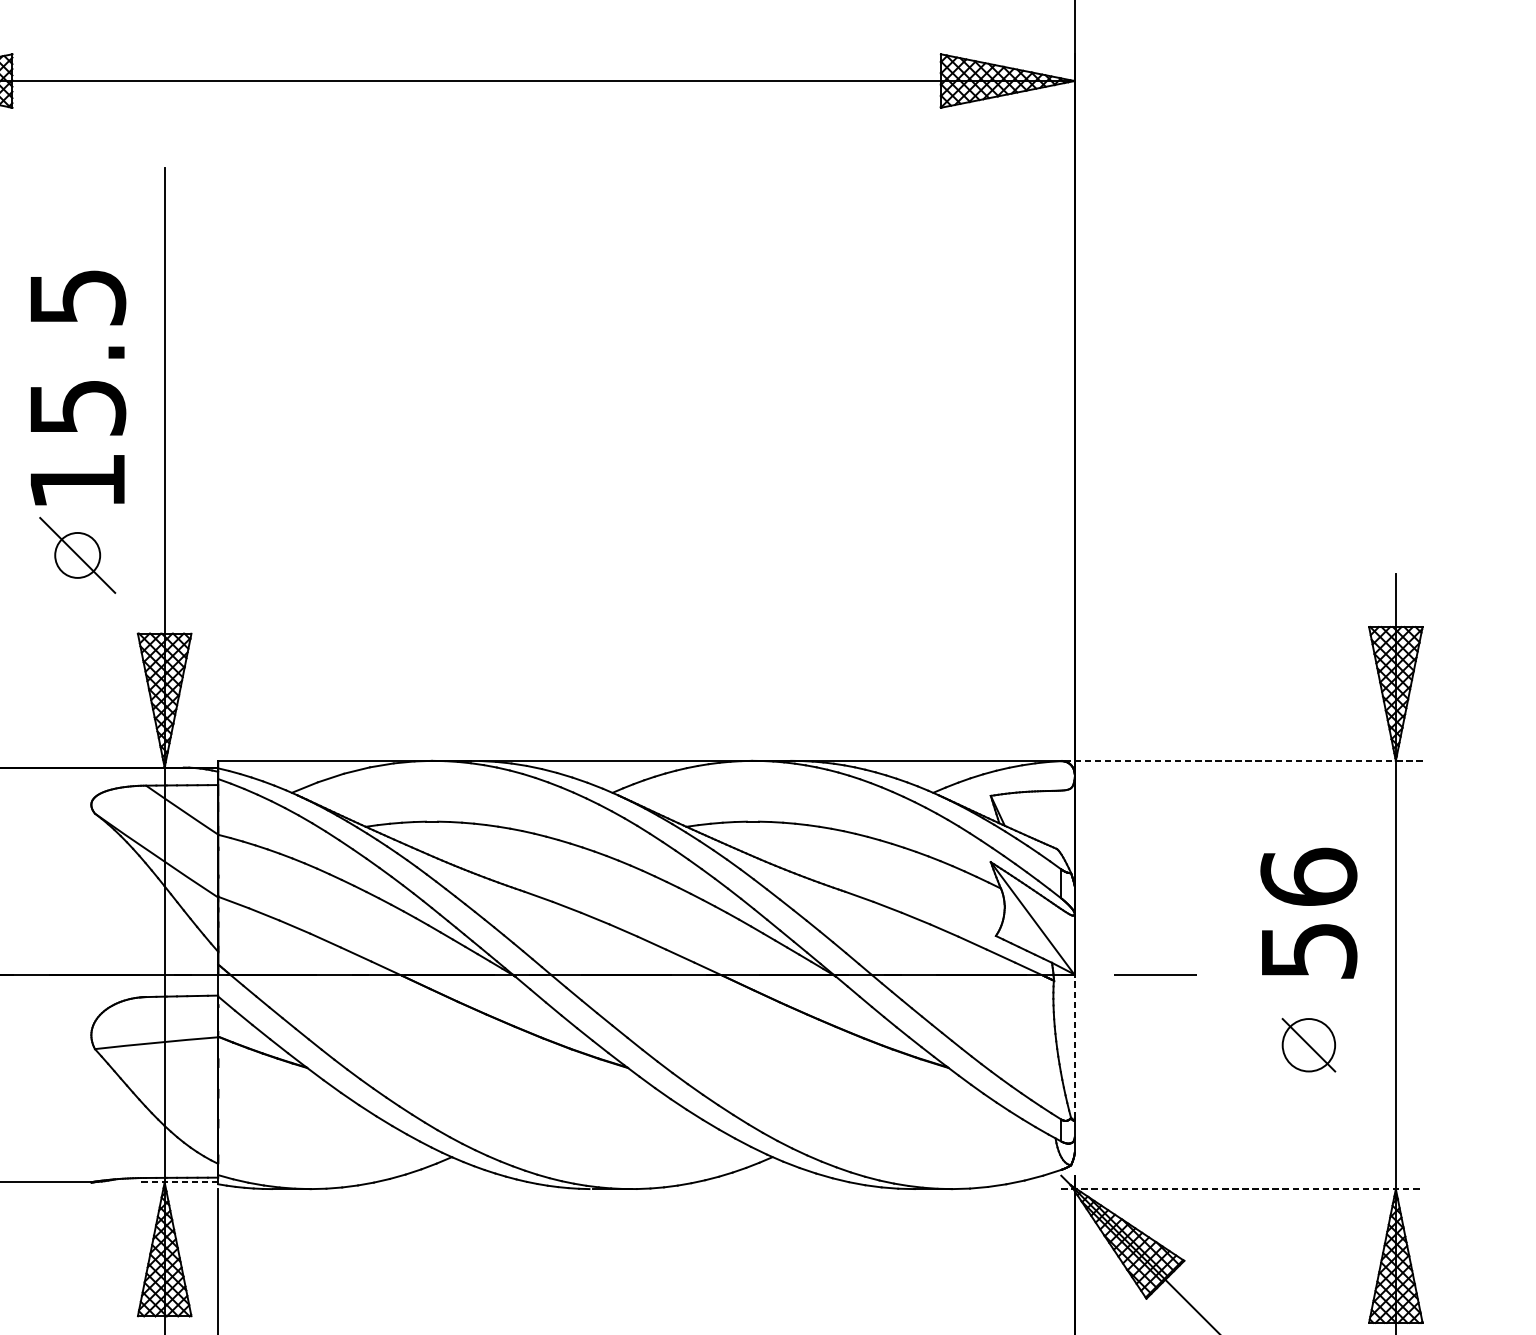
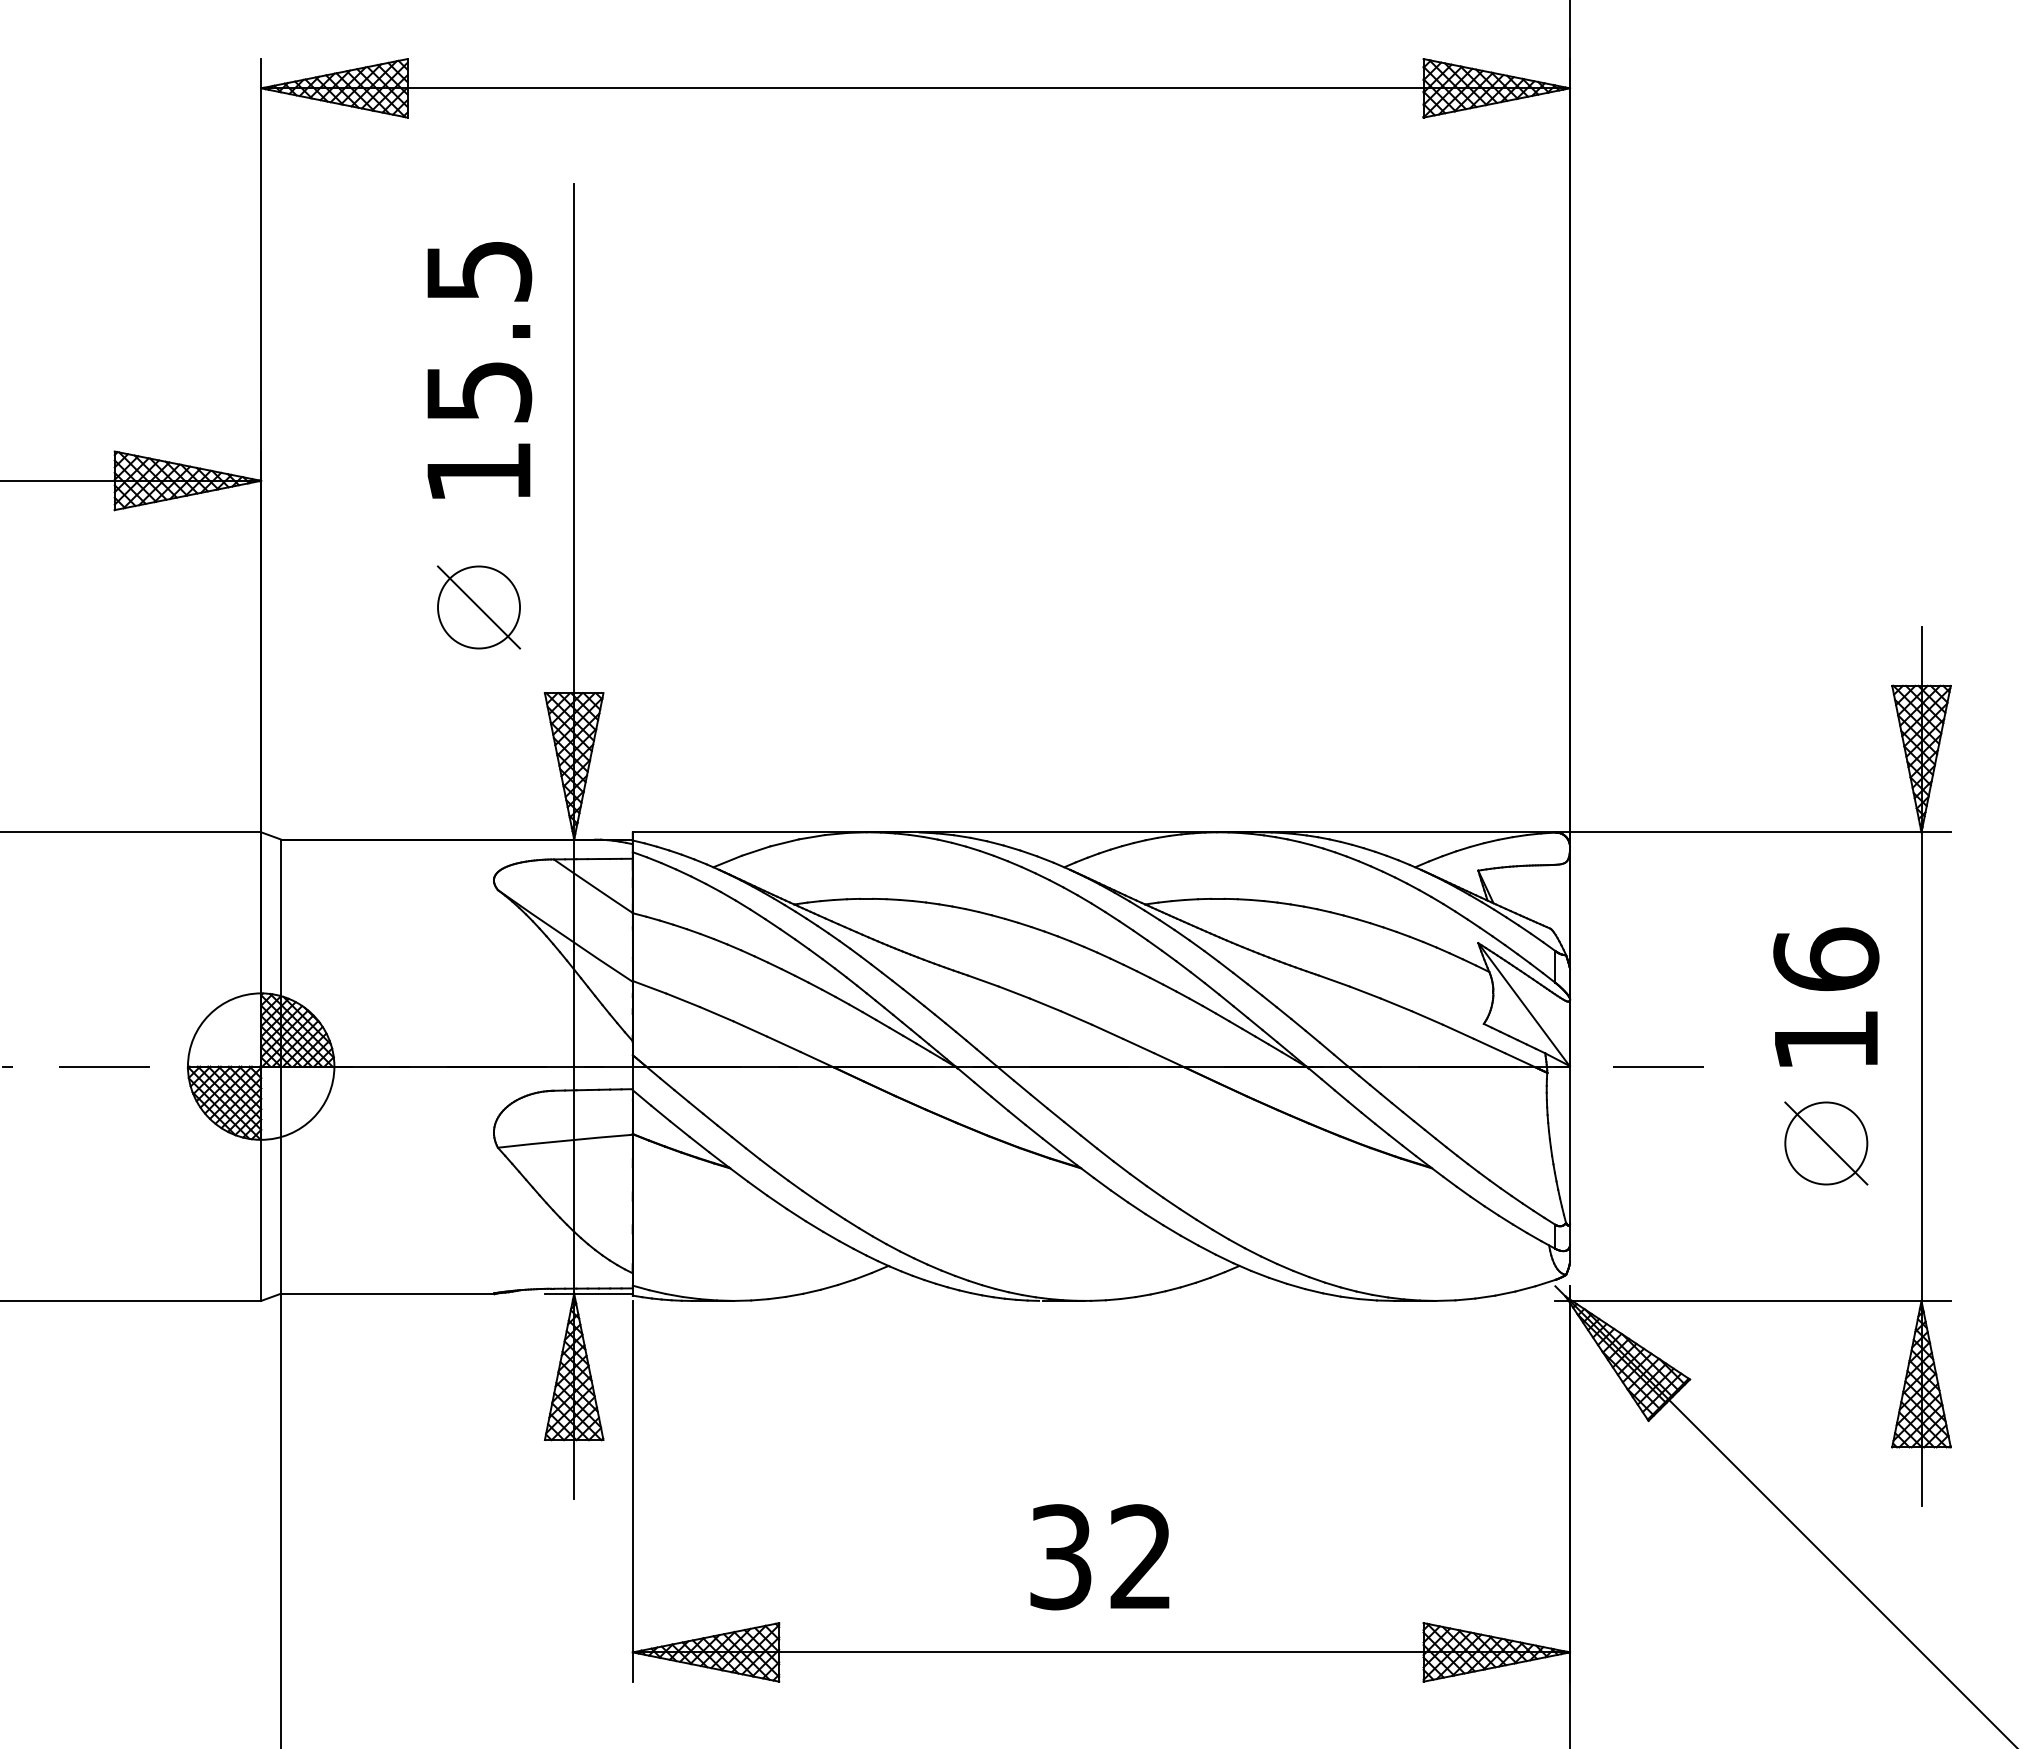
text: (78, 388) -> (479, 370), moved
circle: (78, 555) -> (479, 607), size x1.67
line: (1242, 761) -> (1753, 832), dashed -> solid
text: (1309, 951) -> (1827, 1040), 56 -> 16
part: (1309, 1045) -> (1826, 1143), size x1.43
line: (1075, 1046) -> (1570, 1144), dashed -> solid
line: (177, 1182) -> (588, 1293), dashed -> solid
line: (1242, 1188) -> (1753, 1300), dashed -> solid

